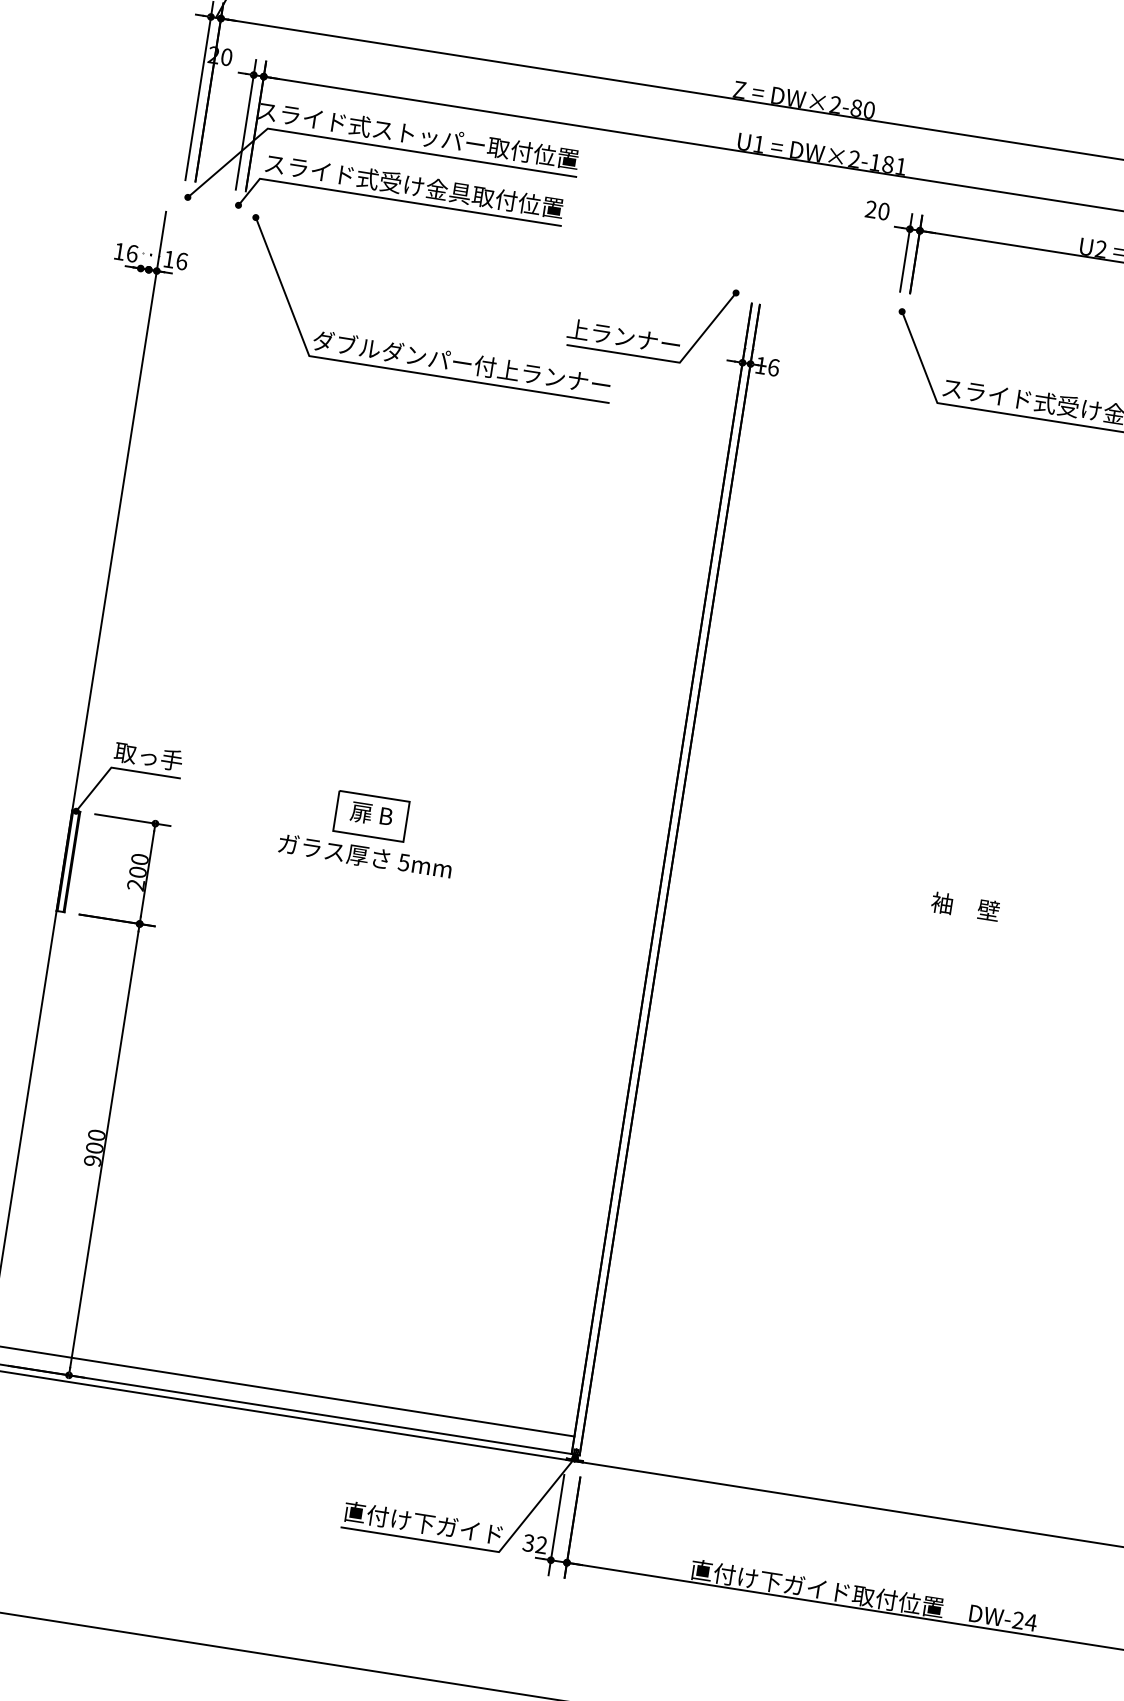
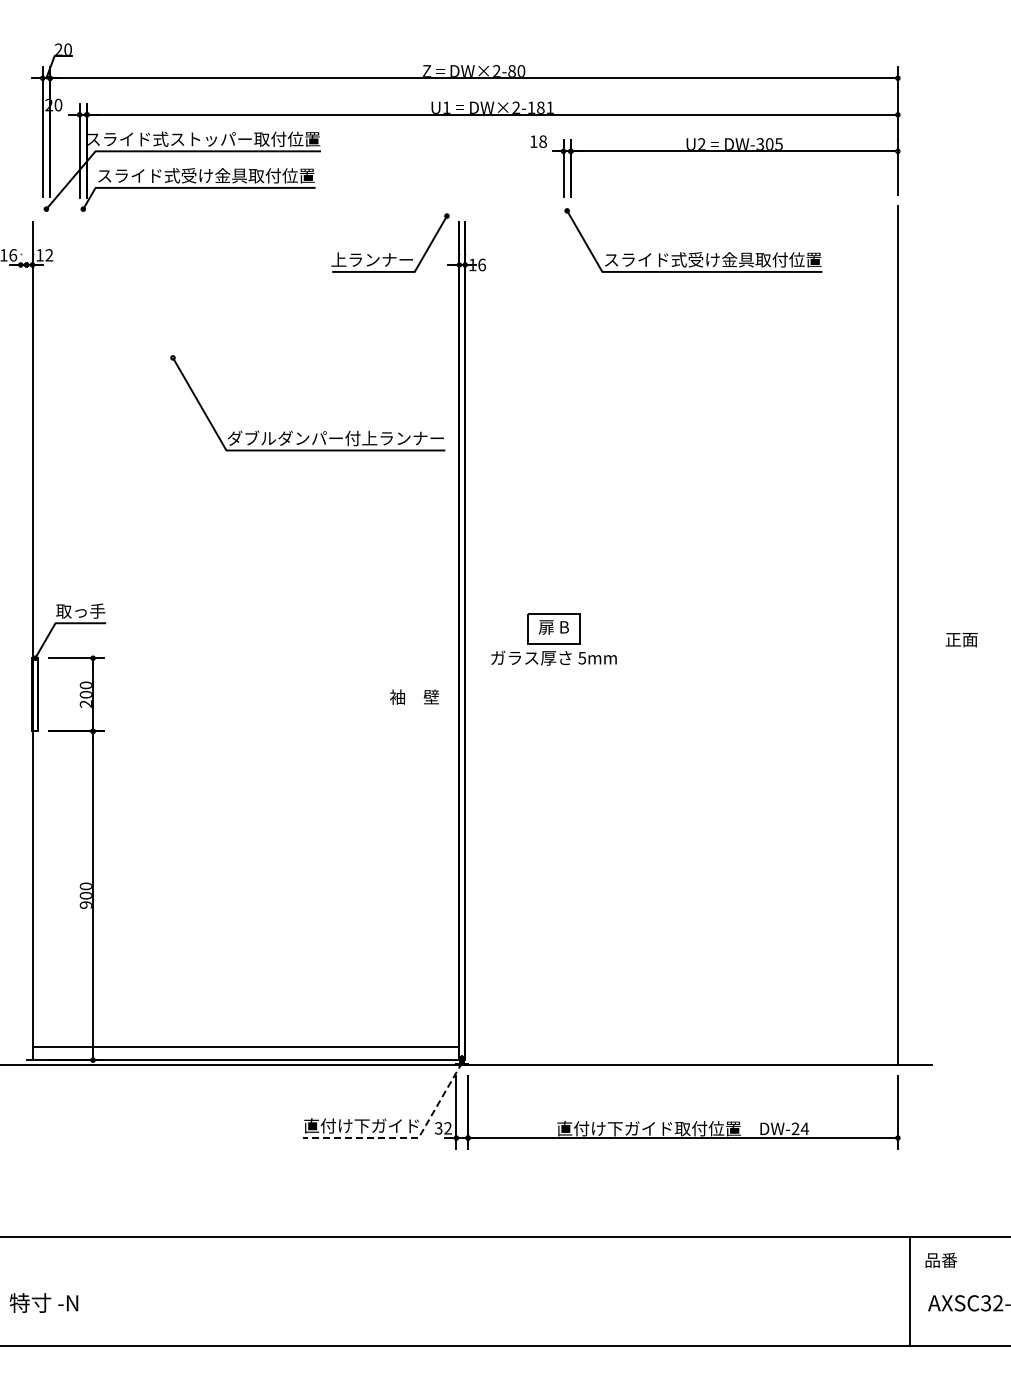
text: (876, 210) -> (537, 141), 20 -> 18
text: (182, 261) -> (49, 255), 16 -> 12
part: (410, 346) -> (297, 432), moved
part: (368, 830) -> (553, 639), moved
text: (965, 905) -> (414, 696), moved
line: (479, 1549) -> (404, 1138), solid -> dashed

